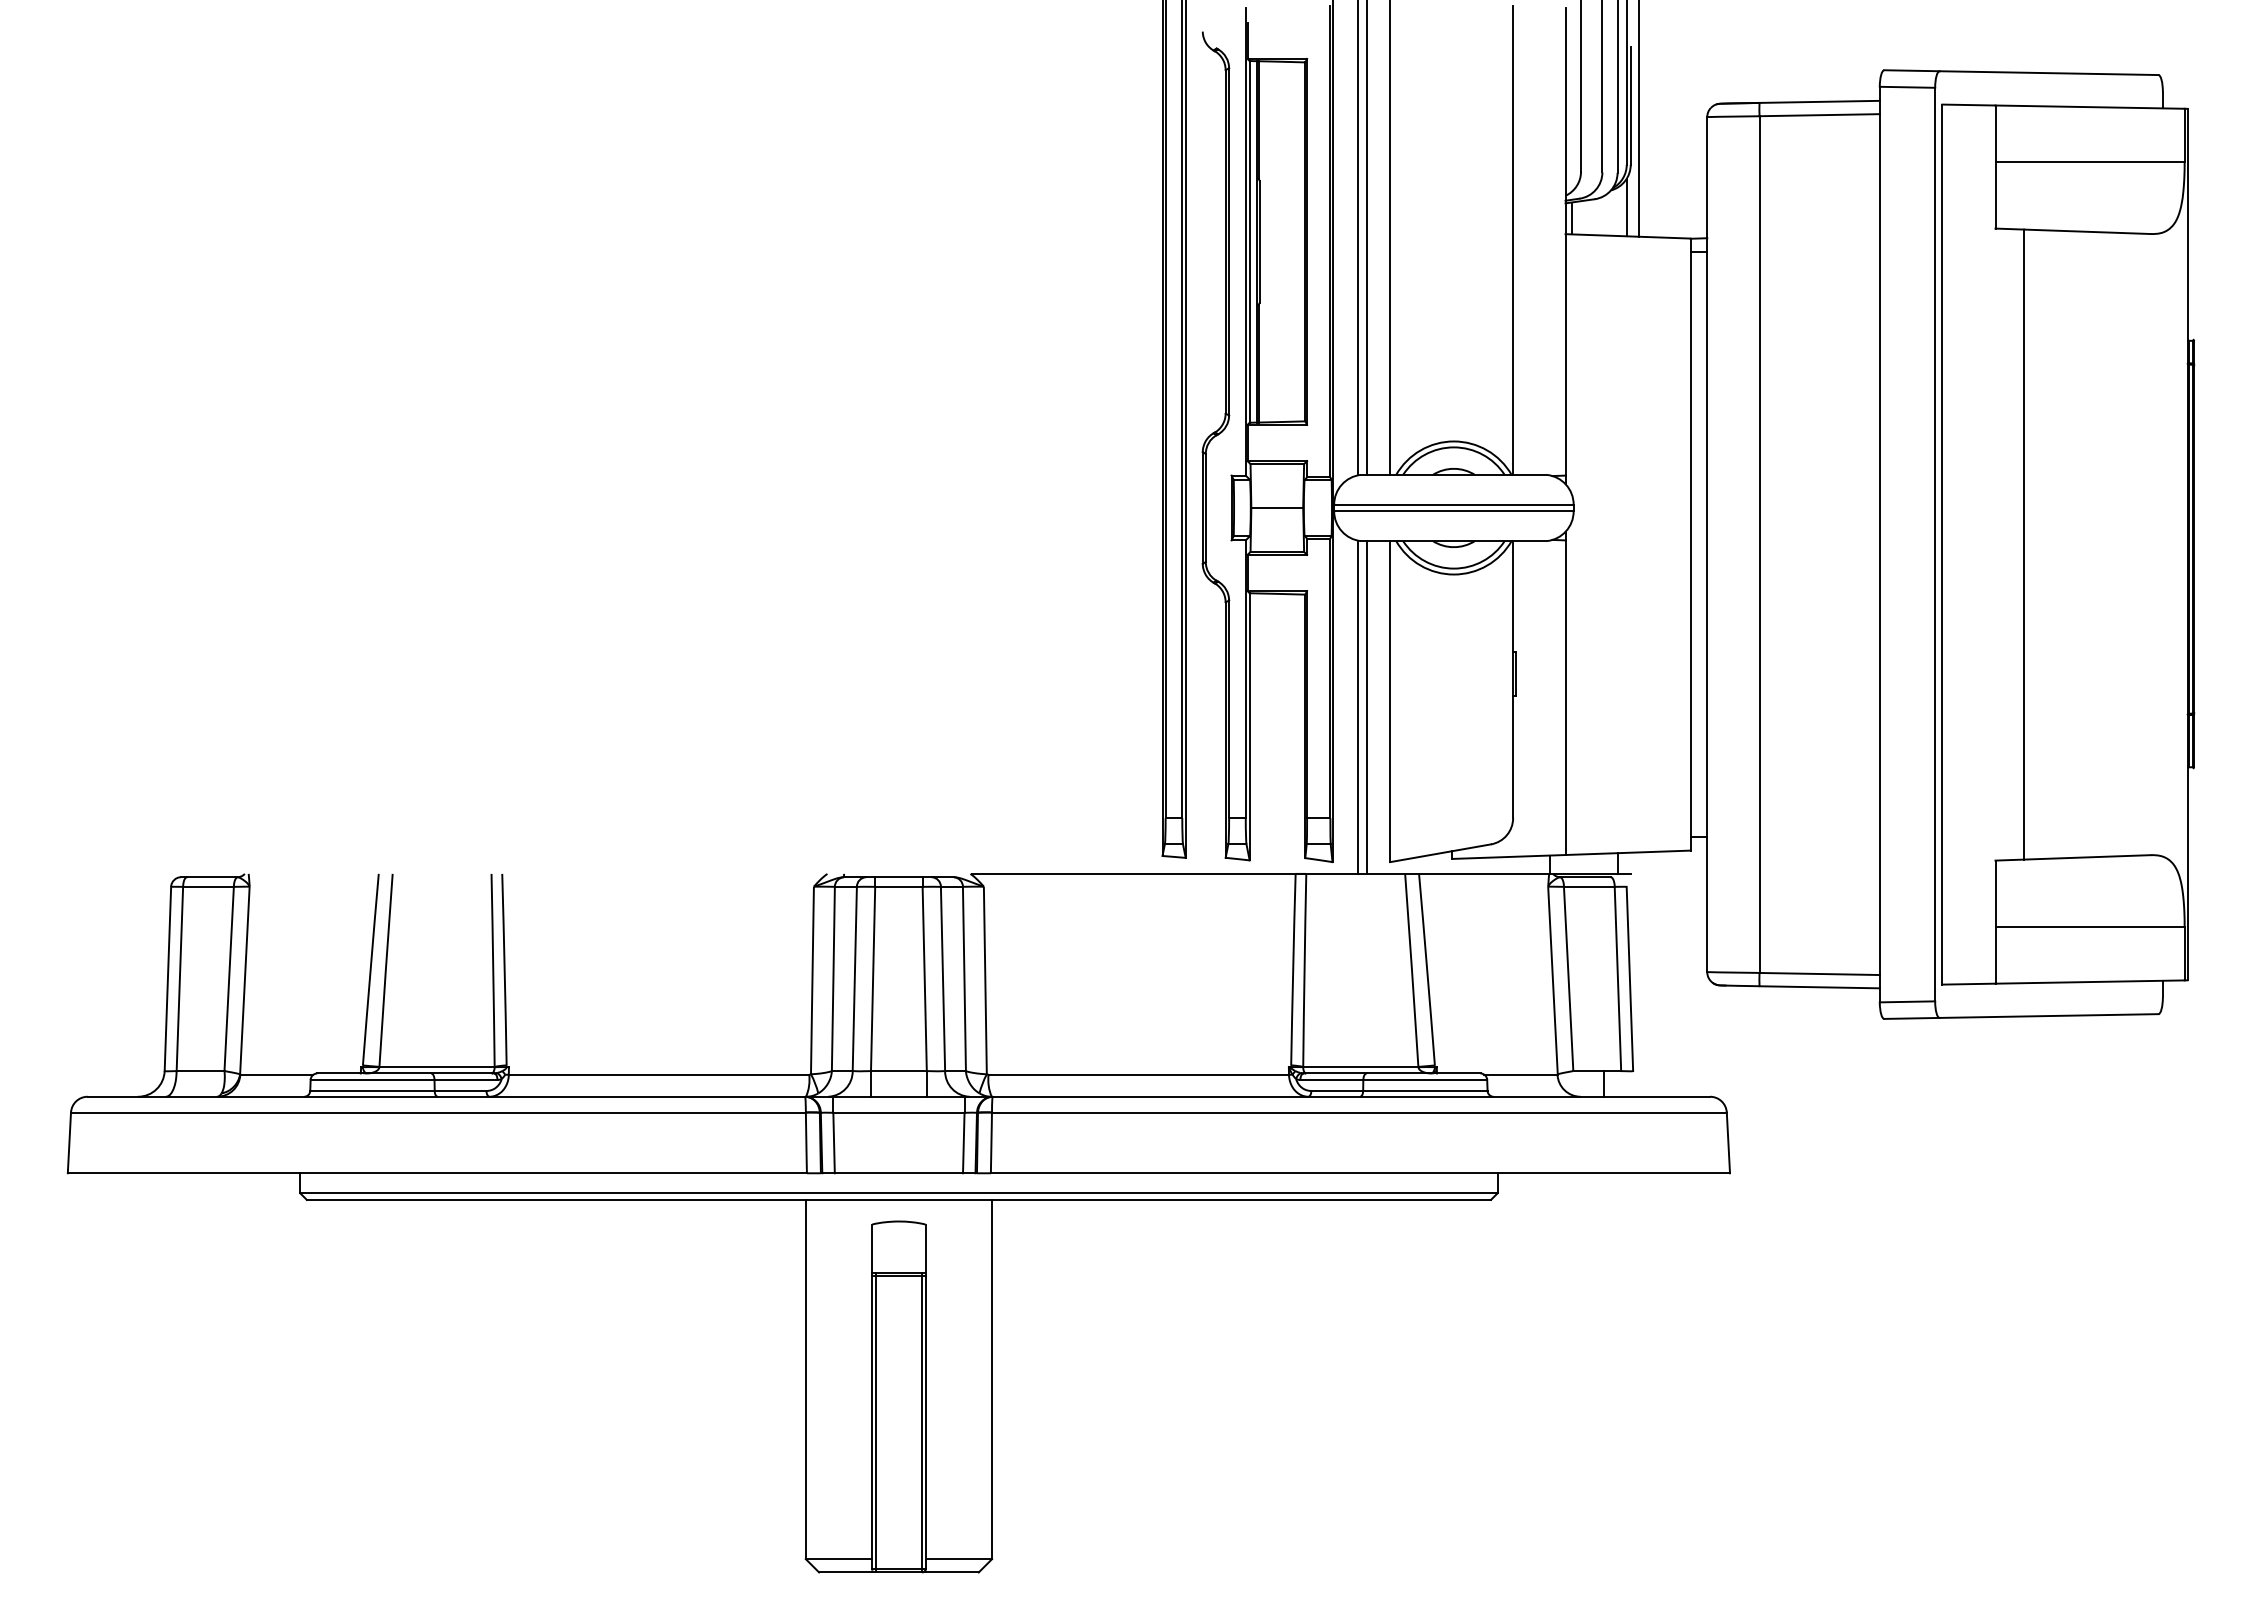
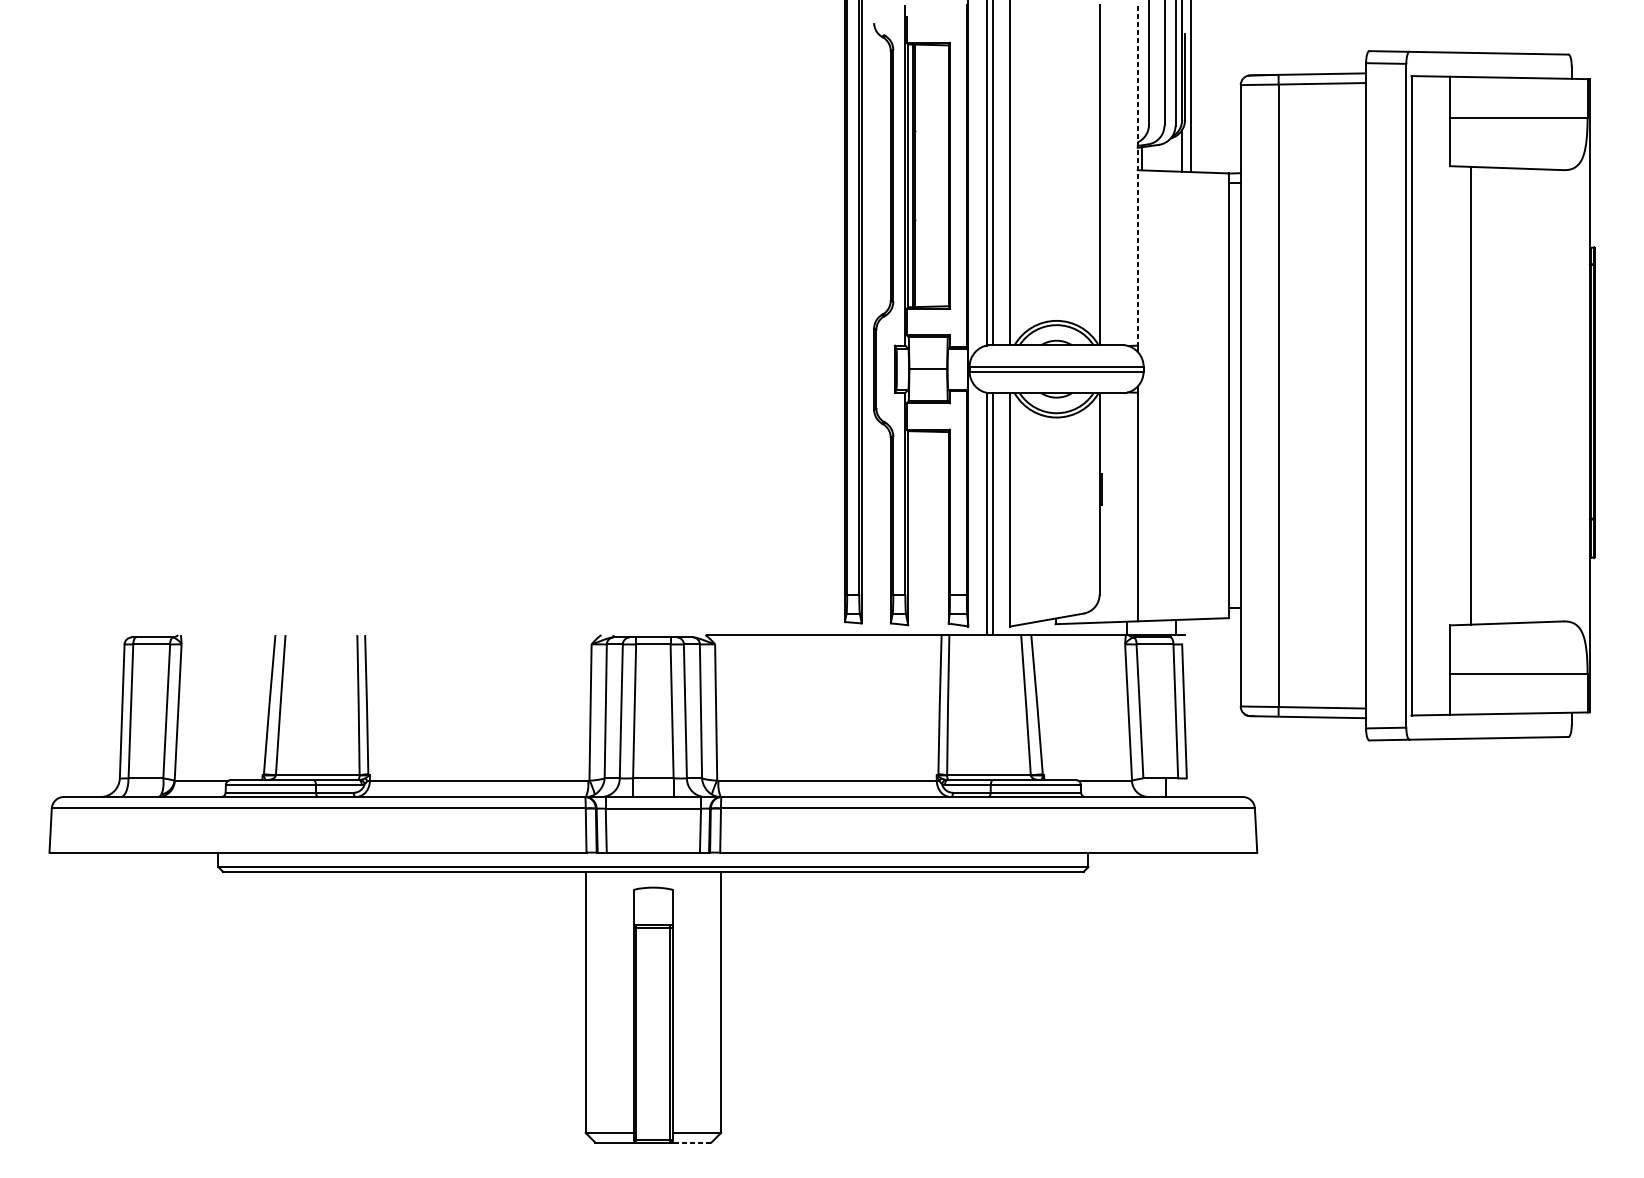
line: (1565, 241) -> (1137, 175), solid -> dashed
line: (952, 1572) -> (692, 1142), solid -> dashed

